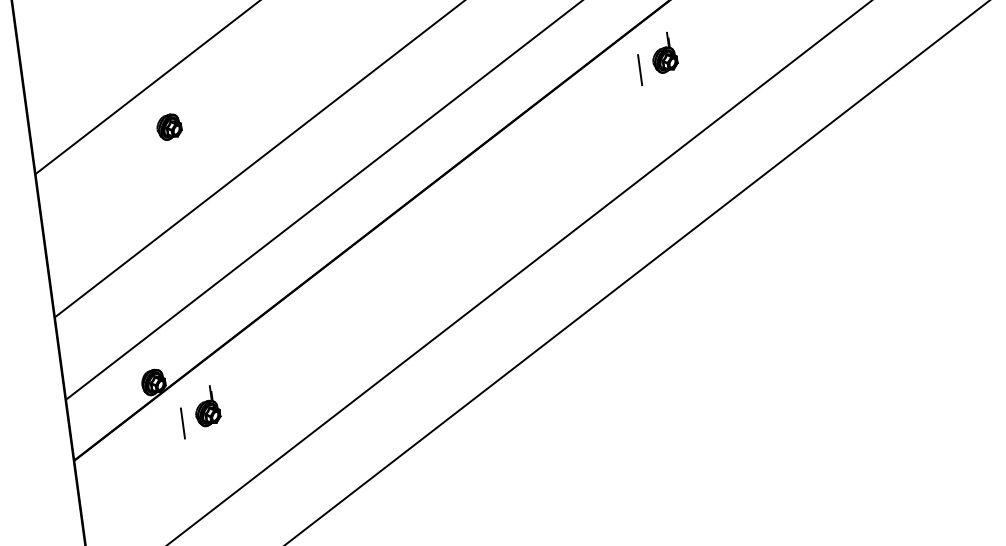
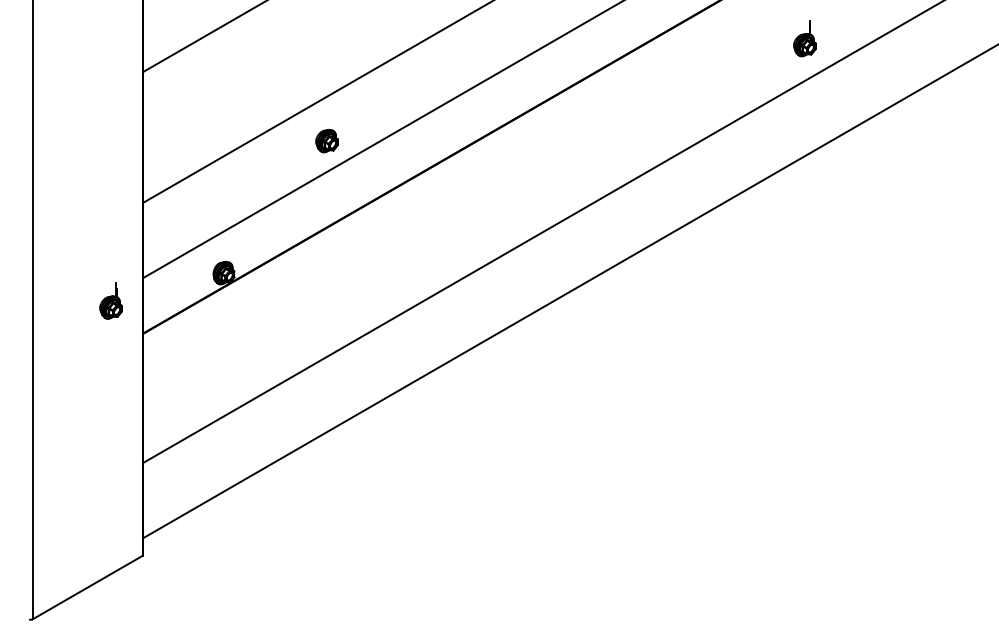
part: (663, 52) -> (804, 38), moved
line: (640, 69) -> (698, 51), removed
part: (168, 127) -> (326, 141), moved
part: (206, 405) -> (110, 300), moved
line: (182, 423) -> (244, 313), removed

